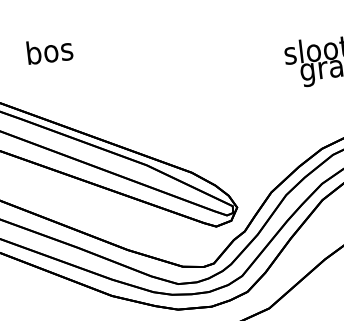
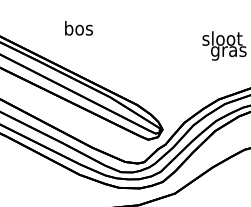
text: (49, 51) -> (78, 28), moved

